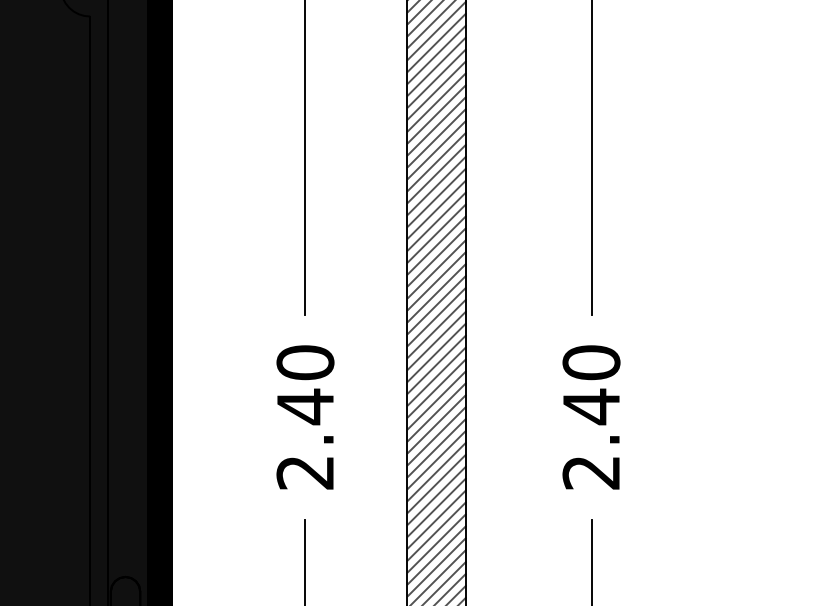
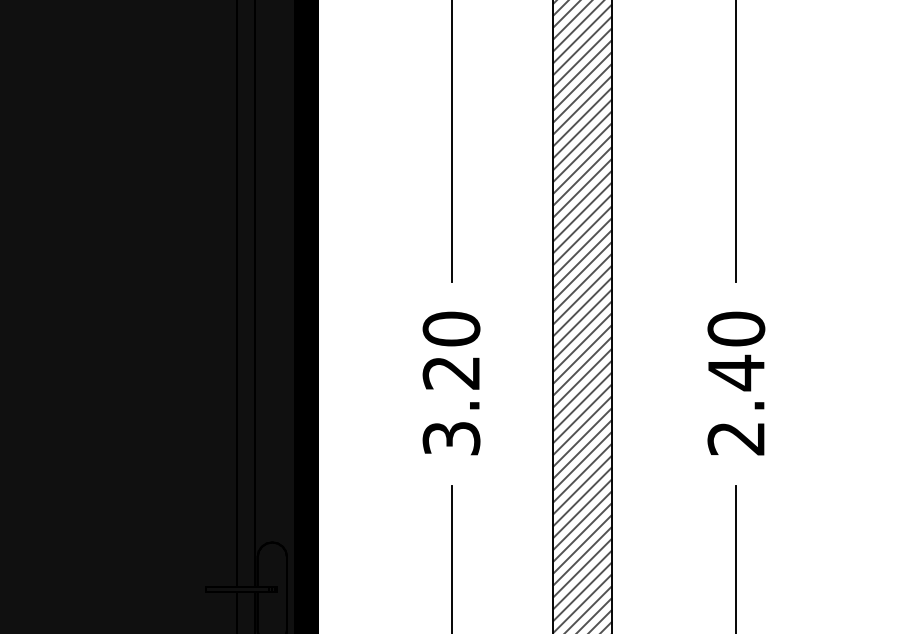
text: (305, 438) -> (451, 404), 2.40 -> 3.20

